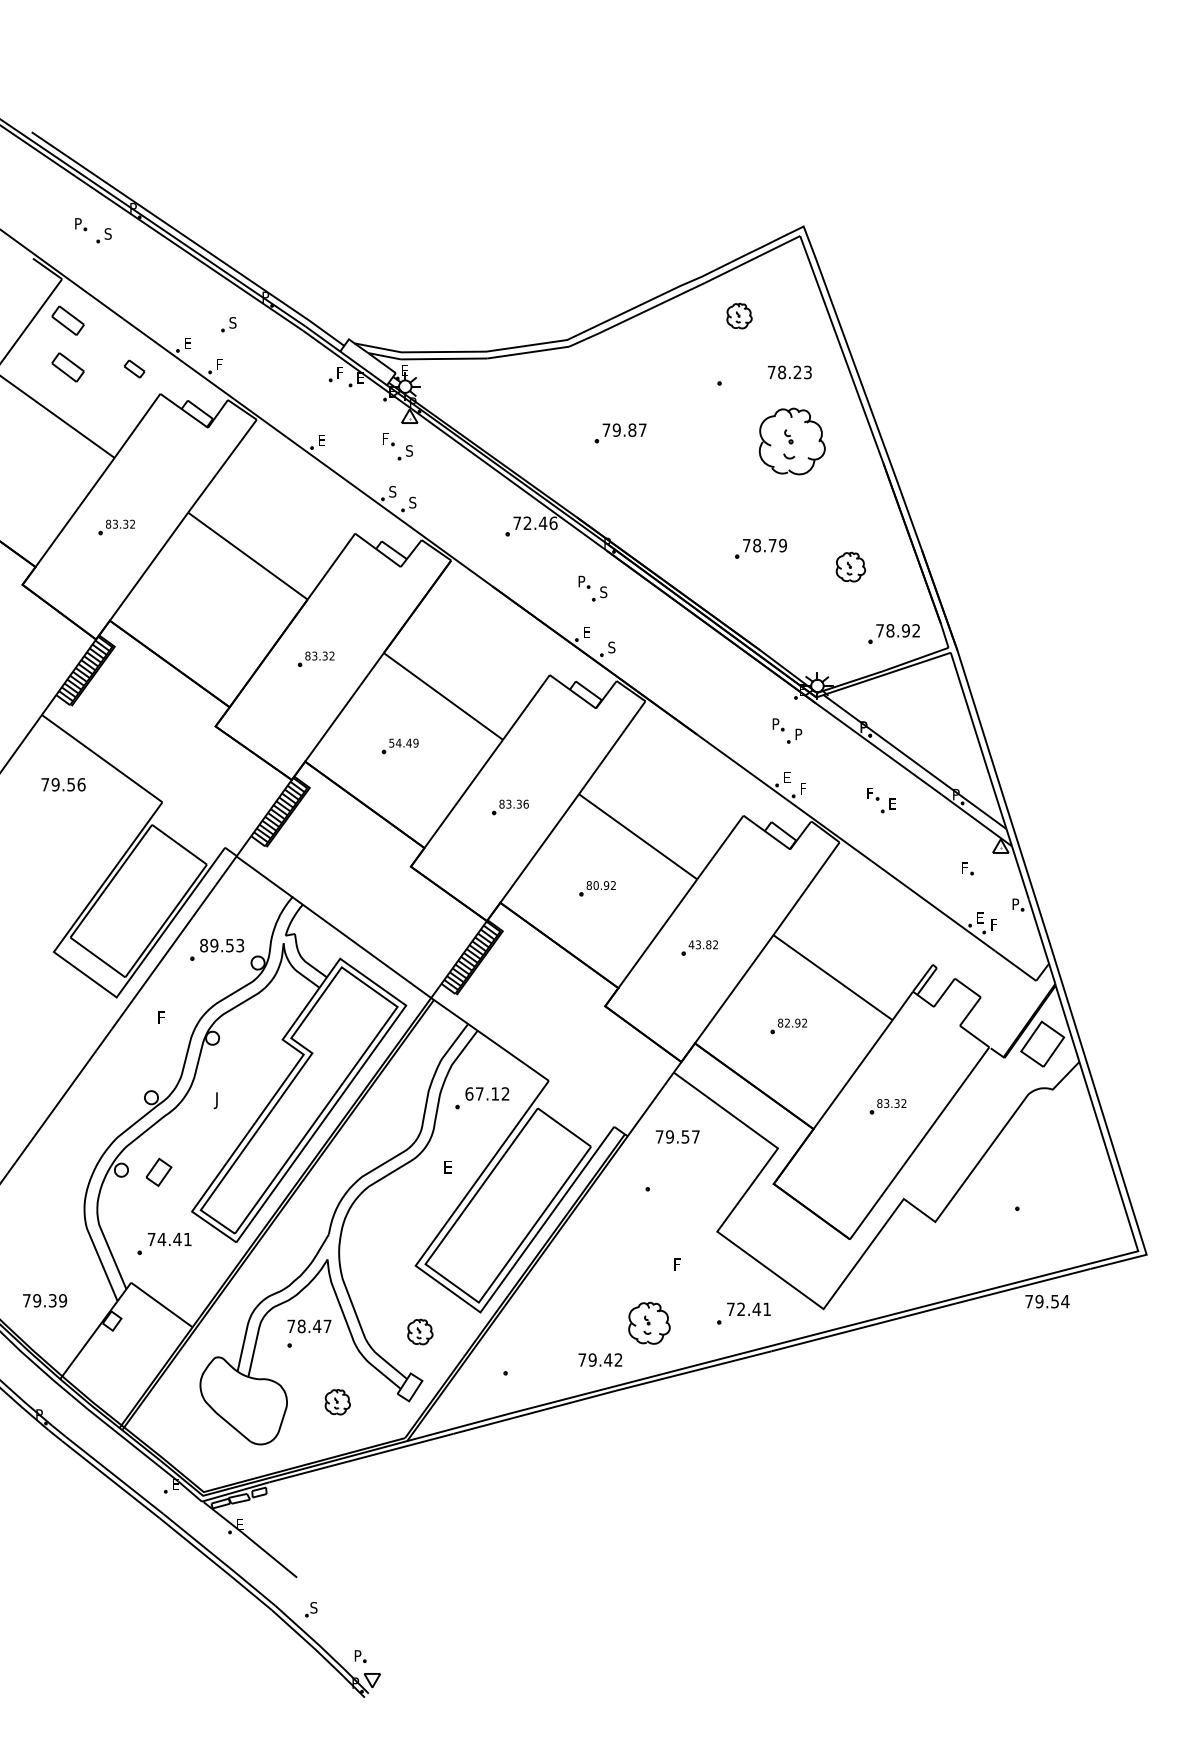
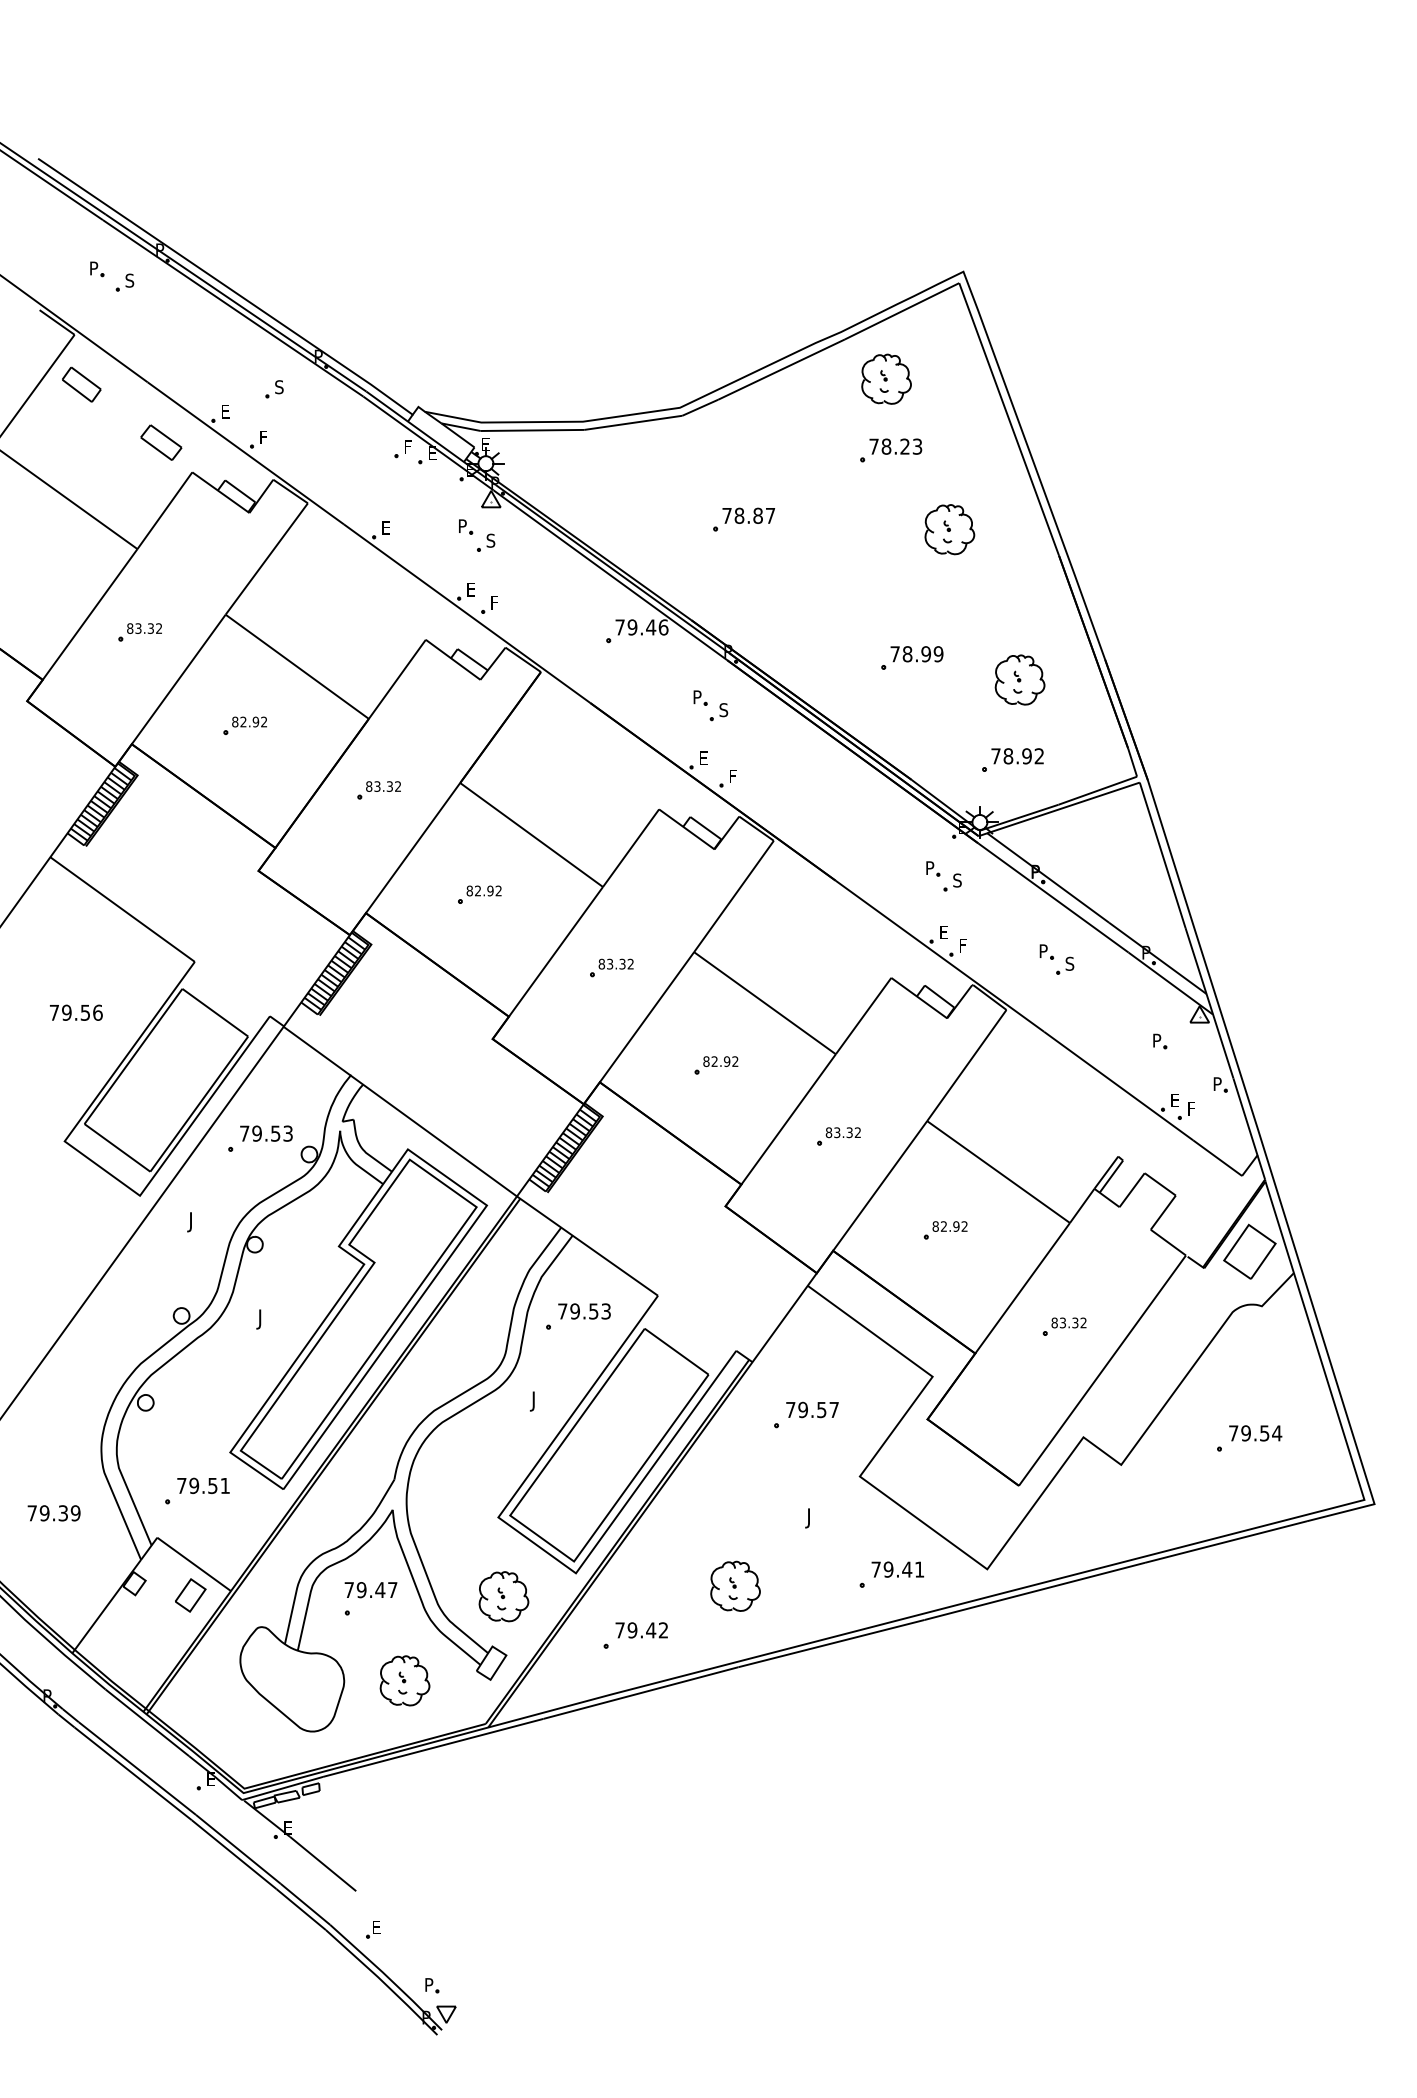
part: (739, 315) -> (886, 378), size x1.67
part: (67, 367) -> (81, 440), removed
part: (134, 368) -> (161, 442), size x1.67
text: (789, 372) -> (895, 446), moved
text: (616, 429) -> (739, 515), 79.87 -> 78.87
text: (385, 438) -> (462, 525), F -> P
part: (792, 441) -> (949, 529), size x0.62
text: (392, 491) -> (470, 589), S -> E
text: (412, 502) -> (494, 602), S -> F
text: (527, 523) -> (632, 627), 72.46 -> 79.46
text: (772, 545) -> (925, 654), 78.79 -> 78.99
part: (850, 566) -> (1019, 679), size x1.43
part: (203, 605) -> (244, 725), added
part: (893, 633) -> (1012, 759), moved
text: (611, 647) -> (733, 776), S -> F
text: (798, 734) -> (957, 880), P -> S
text: (403, 742) -> (483, 890), 54.49 -> 82.92
text: (63, 784) -> (76, 1012), moved
text: (870, 792) -> (1043, 950), F -> P
text: (525, 803) -> (630, 963), 83.36 -> 83.32
text: (892, 803) -> (1069, 963), E -> S
text: (965, 867) -> (1157, 1040), F -> P
text: (596, 885) -> (714, 1061), 80.92 -> 82.92
text: (699, 944) -> (838, 1132), 43.82 -> 83.32
text: (203, 945) -> (244, 1133), 89.53 -> 79.53
text: (160, 1019) -> (192, 1222), F -> J
text: (487, 1094) -> (584, 1311), 67.12 -> 79.53
text: (677, 1136) -> (812, 1409), moved
text: (446, 1169) -> (535, 1401), E -> J
part: (158, 1172) -> (190, 1595), moved
text: (169, 1239) -> (203, 1485), 74.41 -> 79.51
text: (676, 1266) -> (810, 1518), F -> J
text: (44, 1300) -> (53, 1513), moved
text: (1047, 1301) -> (1255, 1433), moved
text: (741, 1309) -> (888, 1569), 72.41 -> 79.41
part: (649, 1322) -> (735, 1585), moved
text: (301, 1326) -> (361, 1590), 78.47 -> 79.47
part: (419, 1331) -> (503, 1596), size x1.67
text: (600, 1360) -> (641, 1630), moved
part: (337, 1401) -> (404, 1680), size x1.67
text: (314, 1607) -> (376, 1927), S -> E

